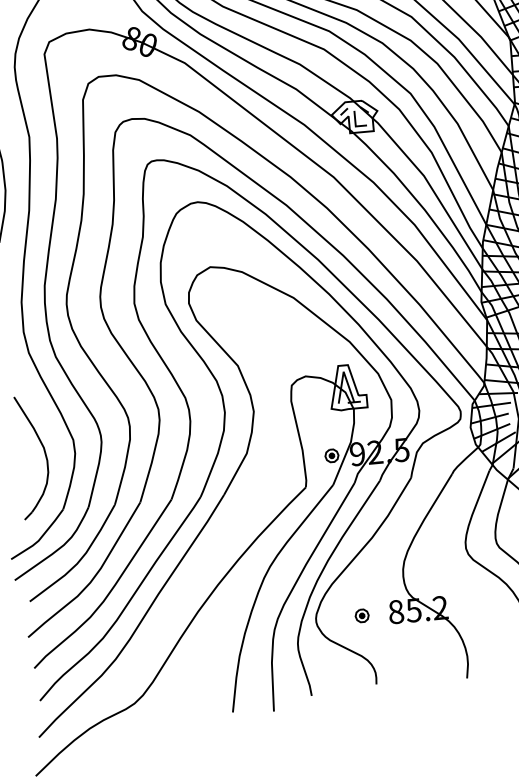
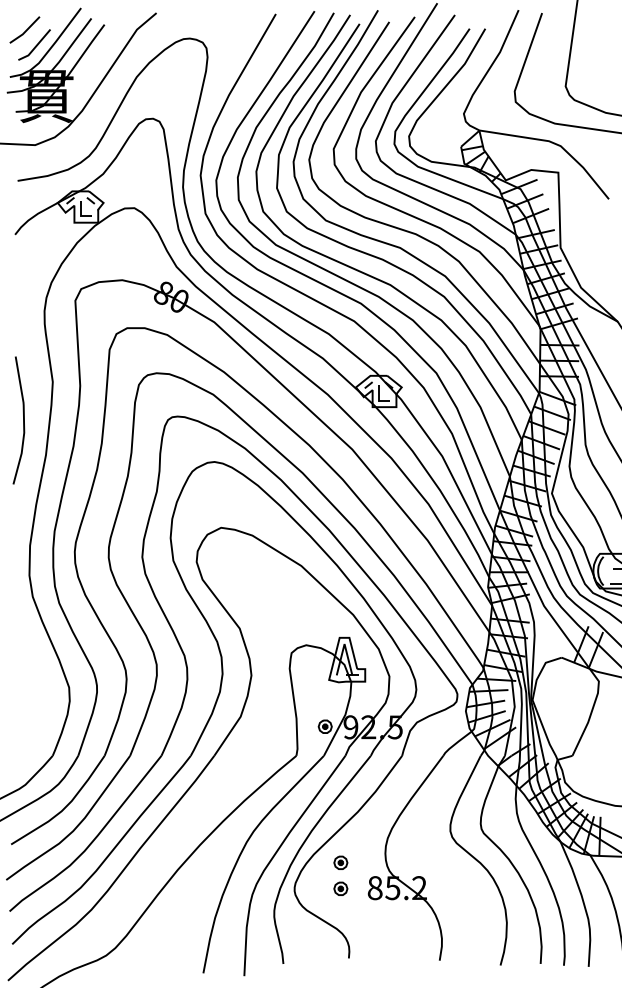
part: (45, 456) -> (39, 701), removed
part: (359, 589) -> (340, 862), added

